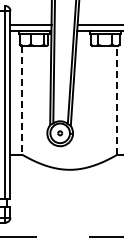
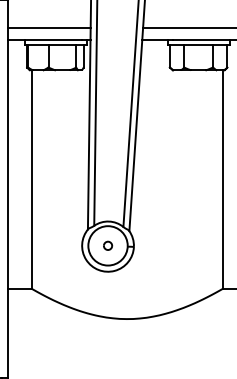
line: (117, 99) -> (223, 177), dashed -> solid
line: (22, 100) -> (32, 179), dashed -> solid

